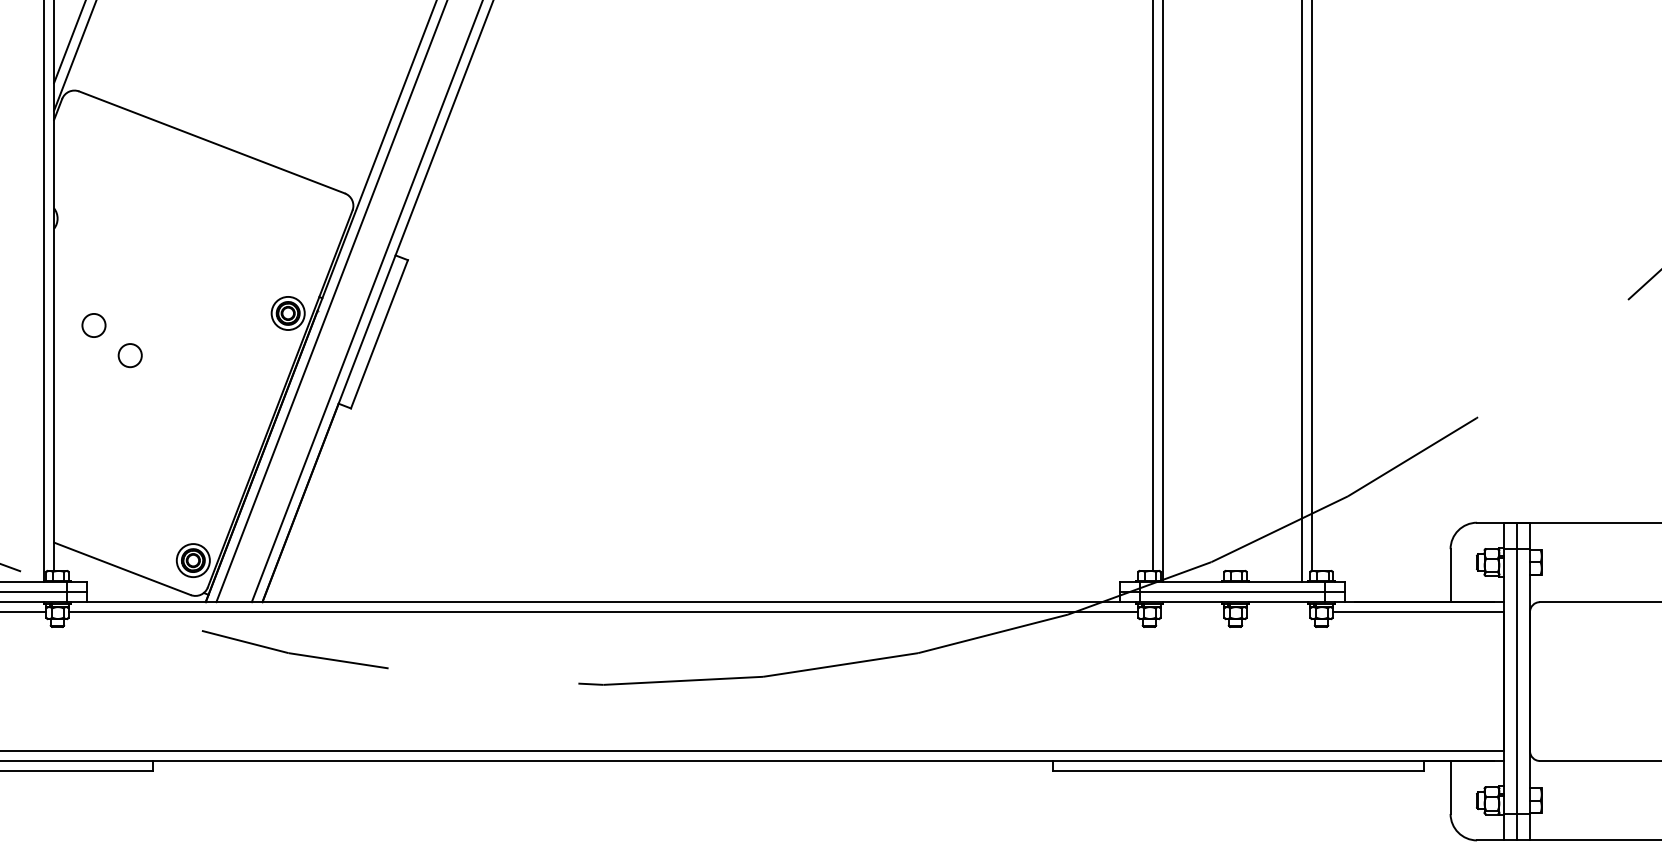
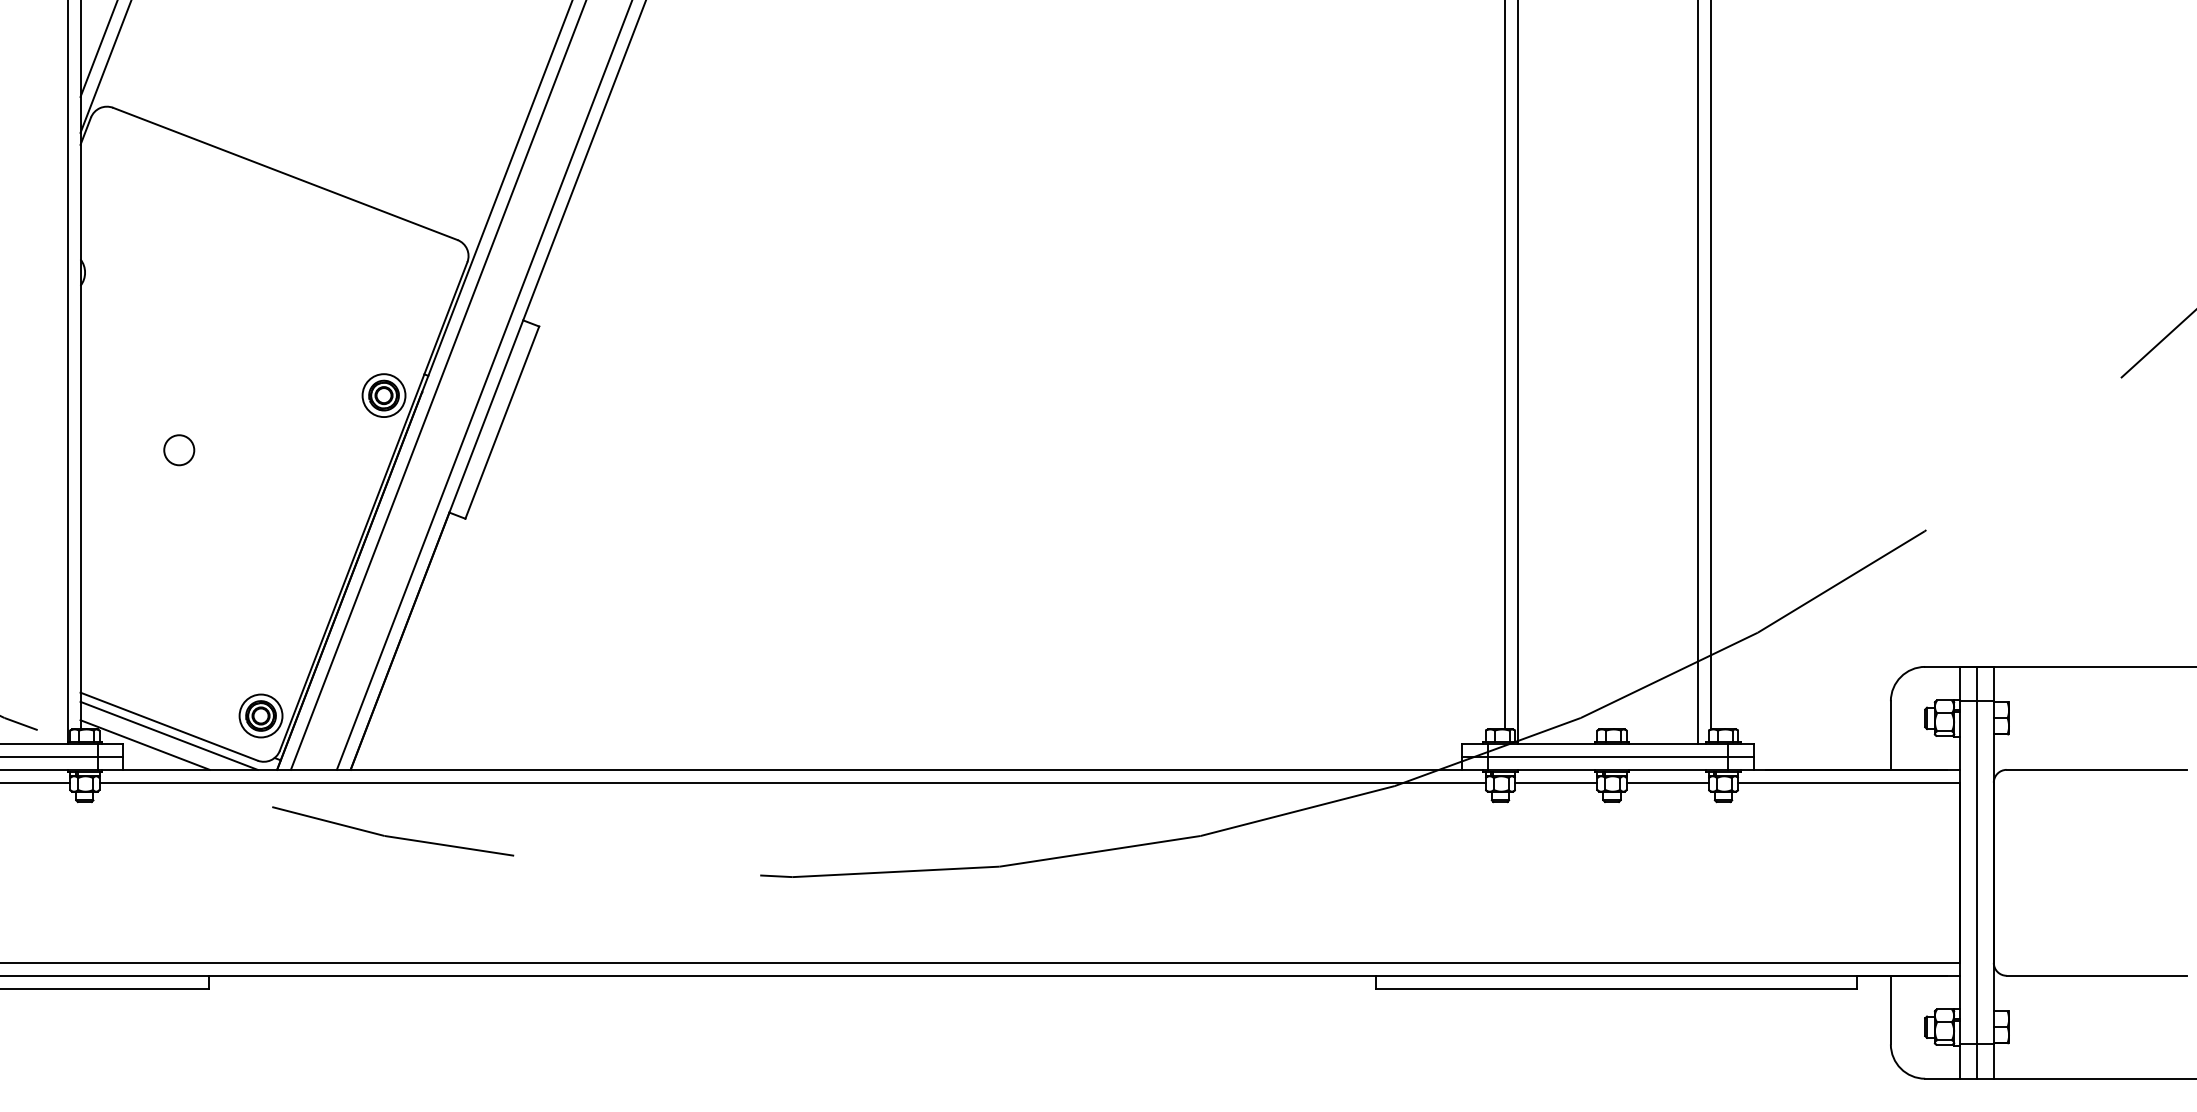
circle: (94, 325) -> (132, 411), removed
line: (121, 575) -> (168, 735), added
line: (103, 582) -> (144, 744), added
line: (1192, 611) -> (1556, 782), added
line: (1278, 611) -> (1667, 782), added

